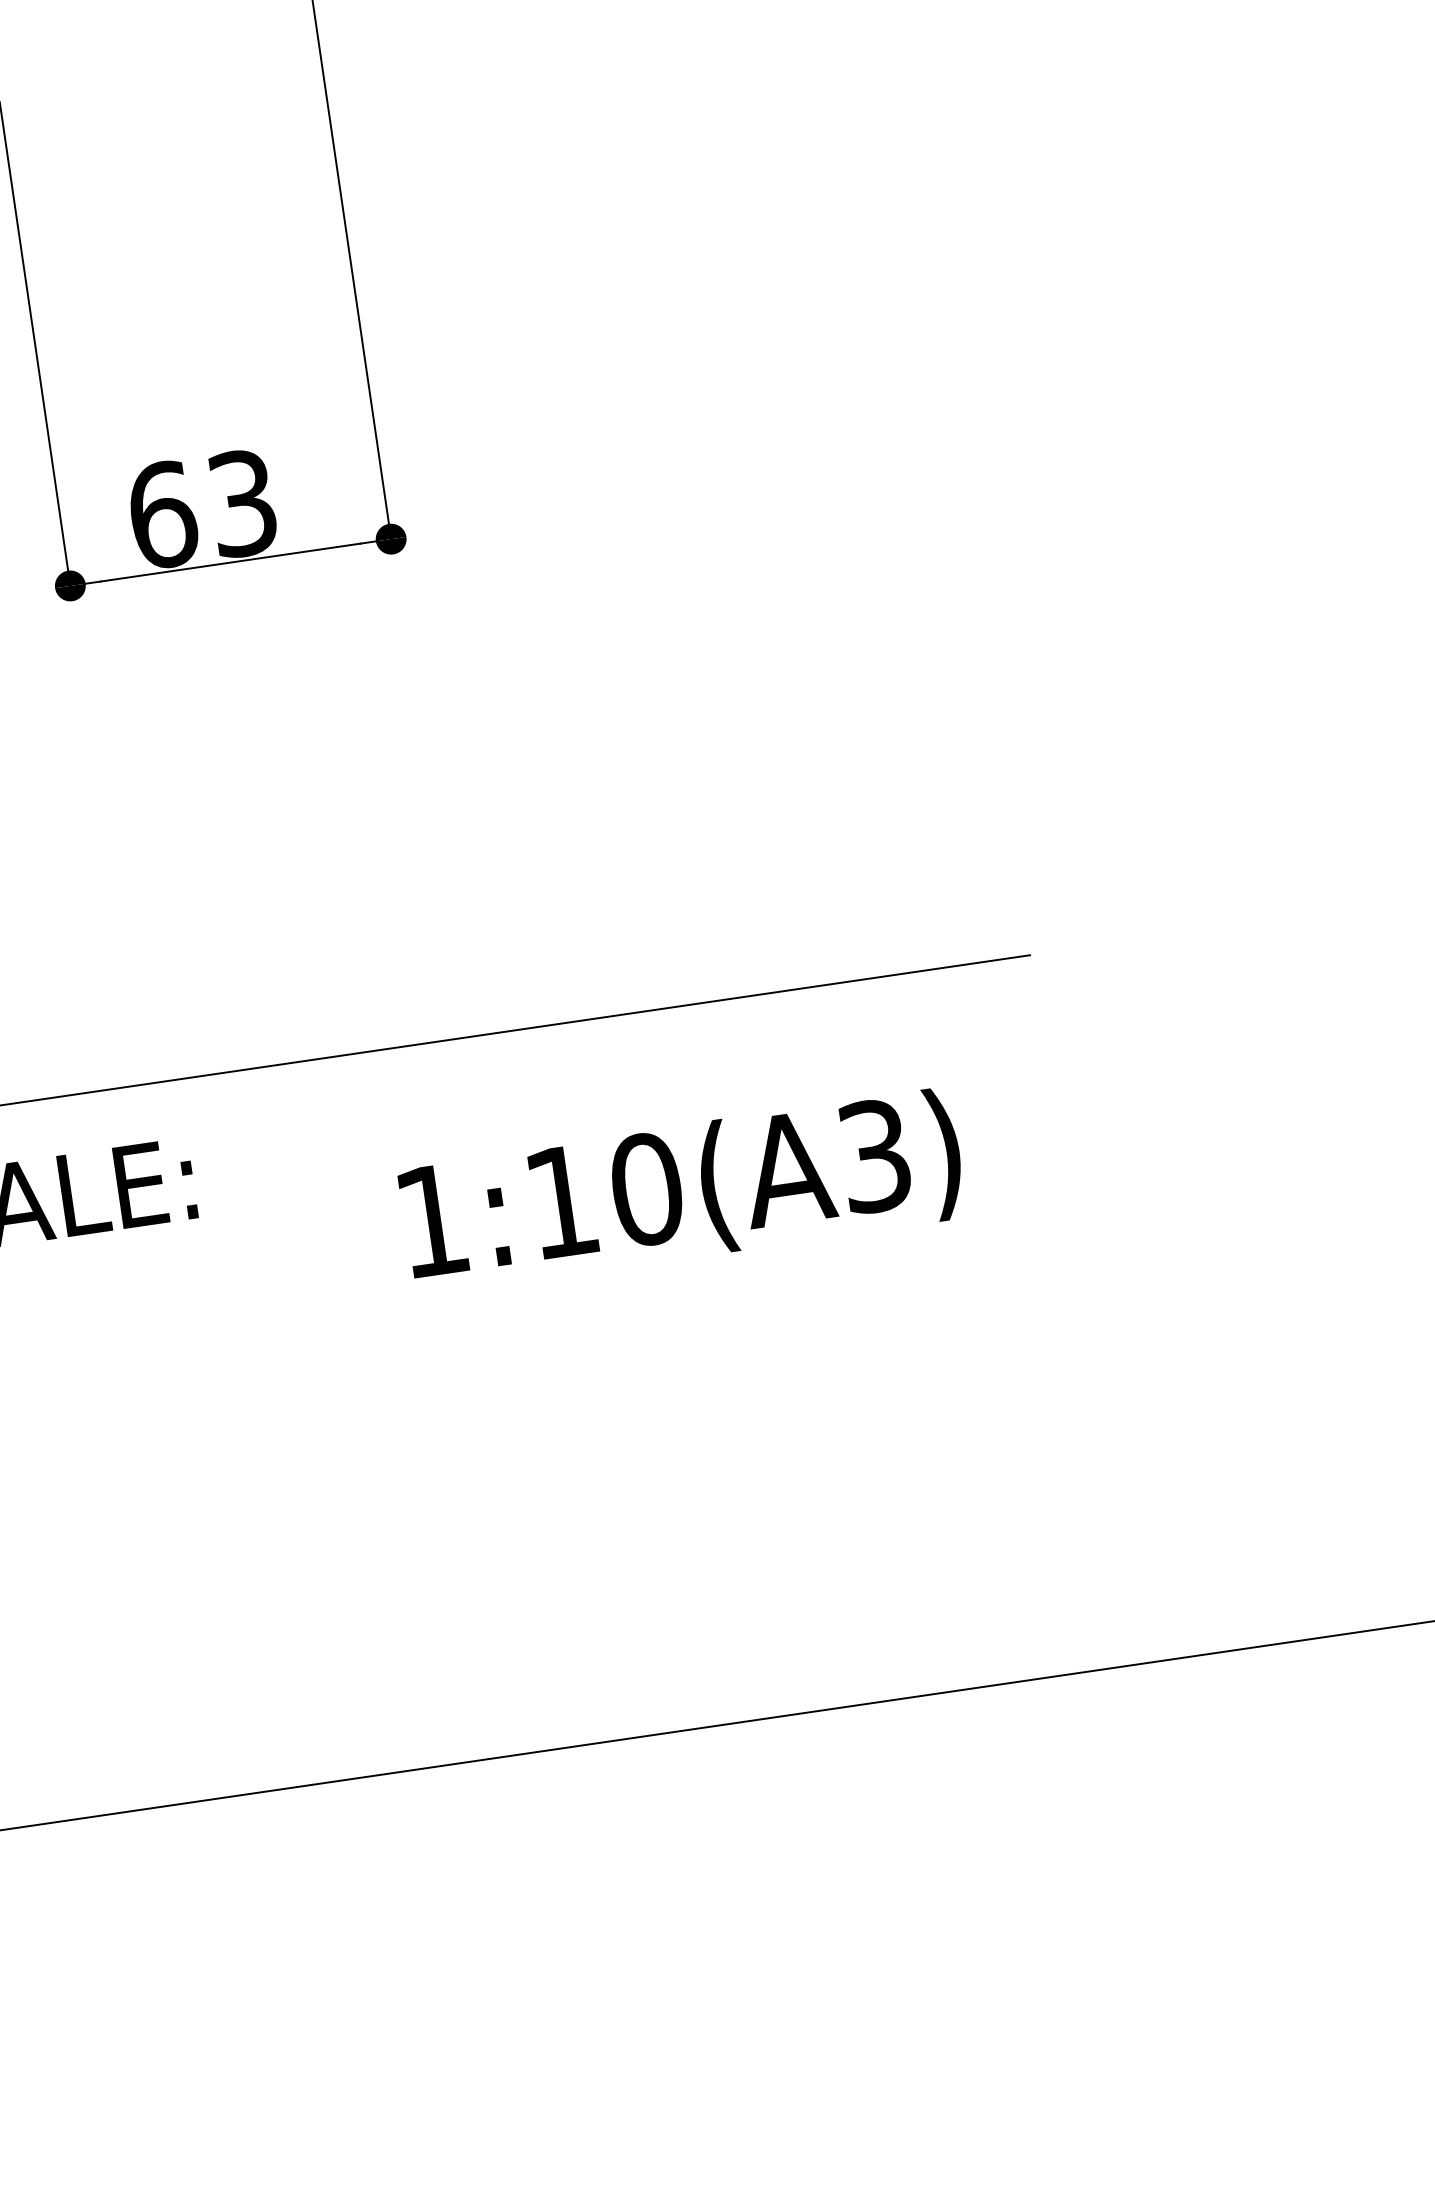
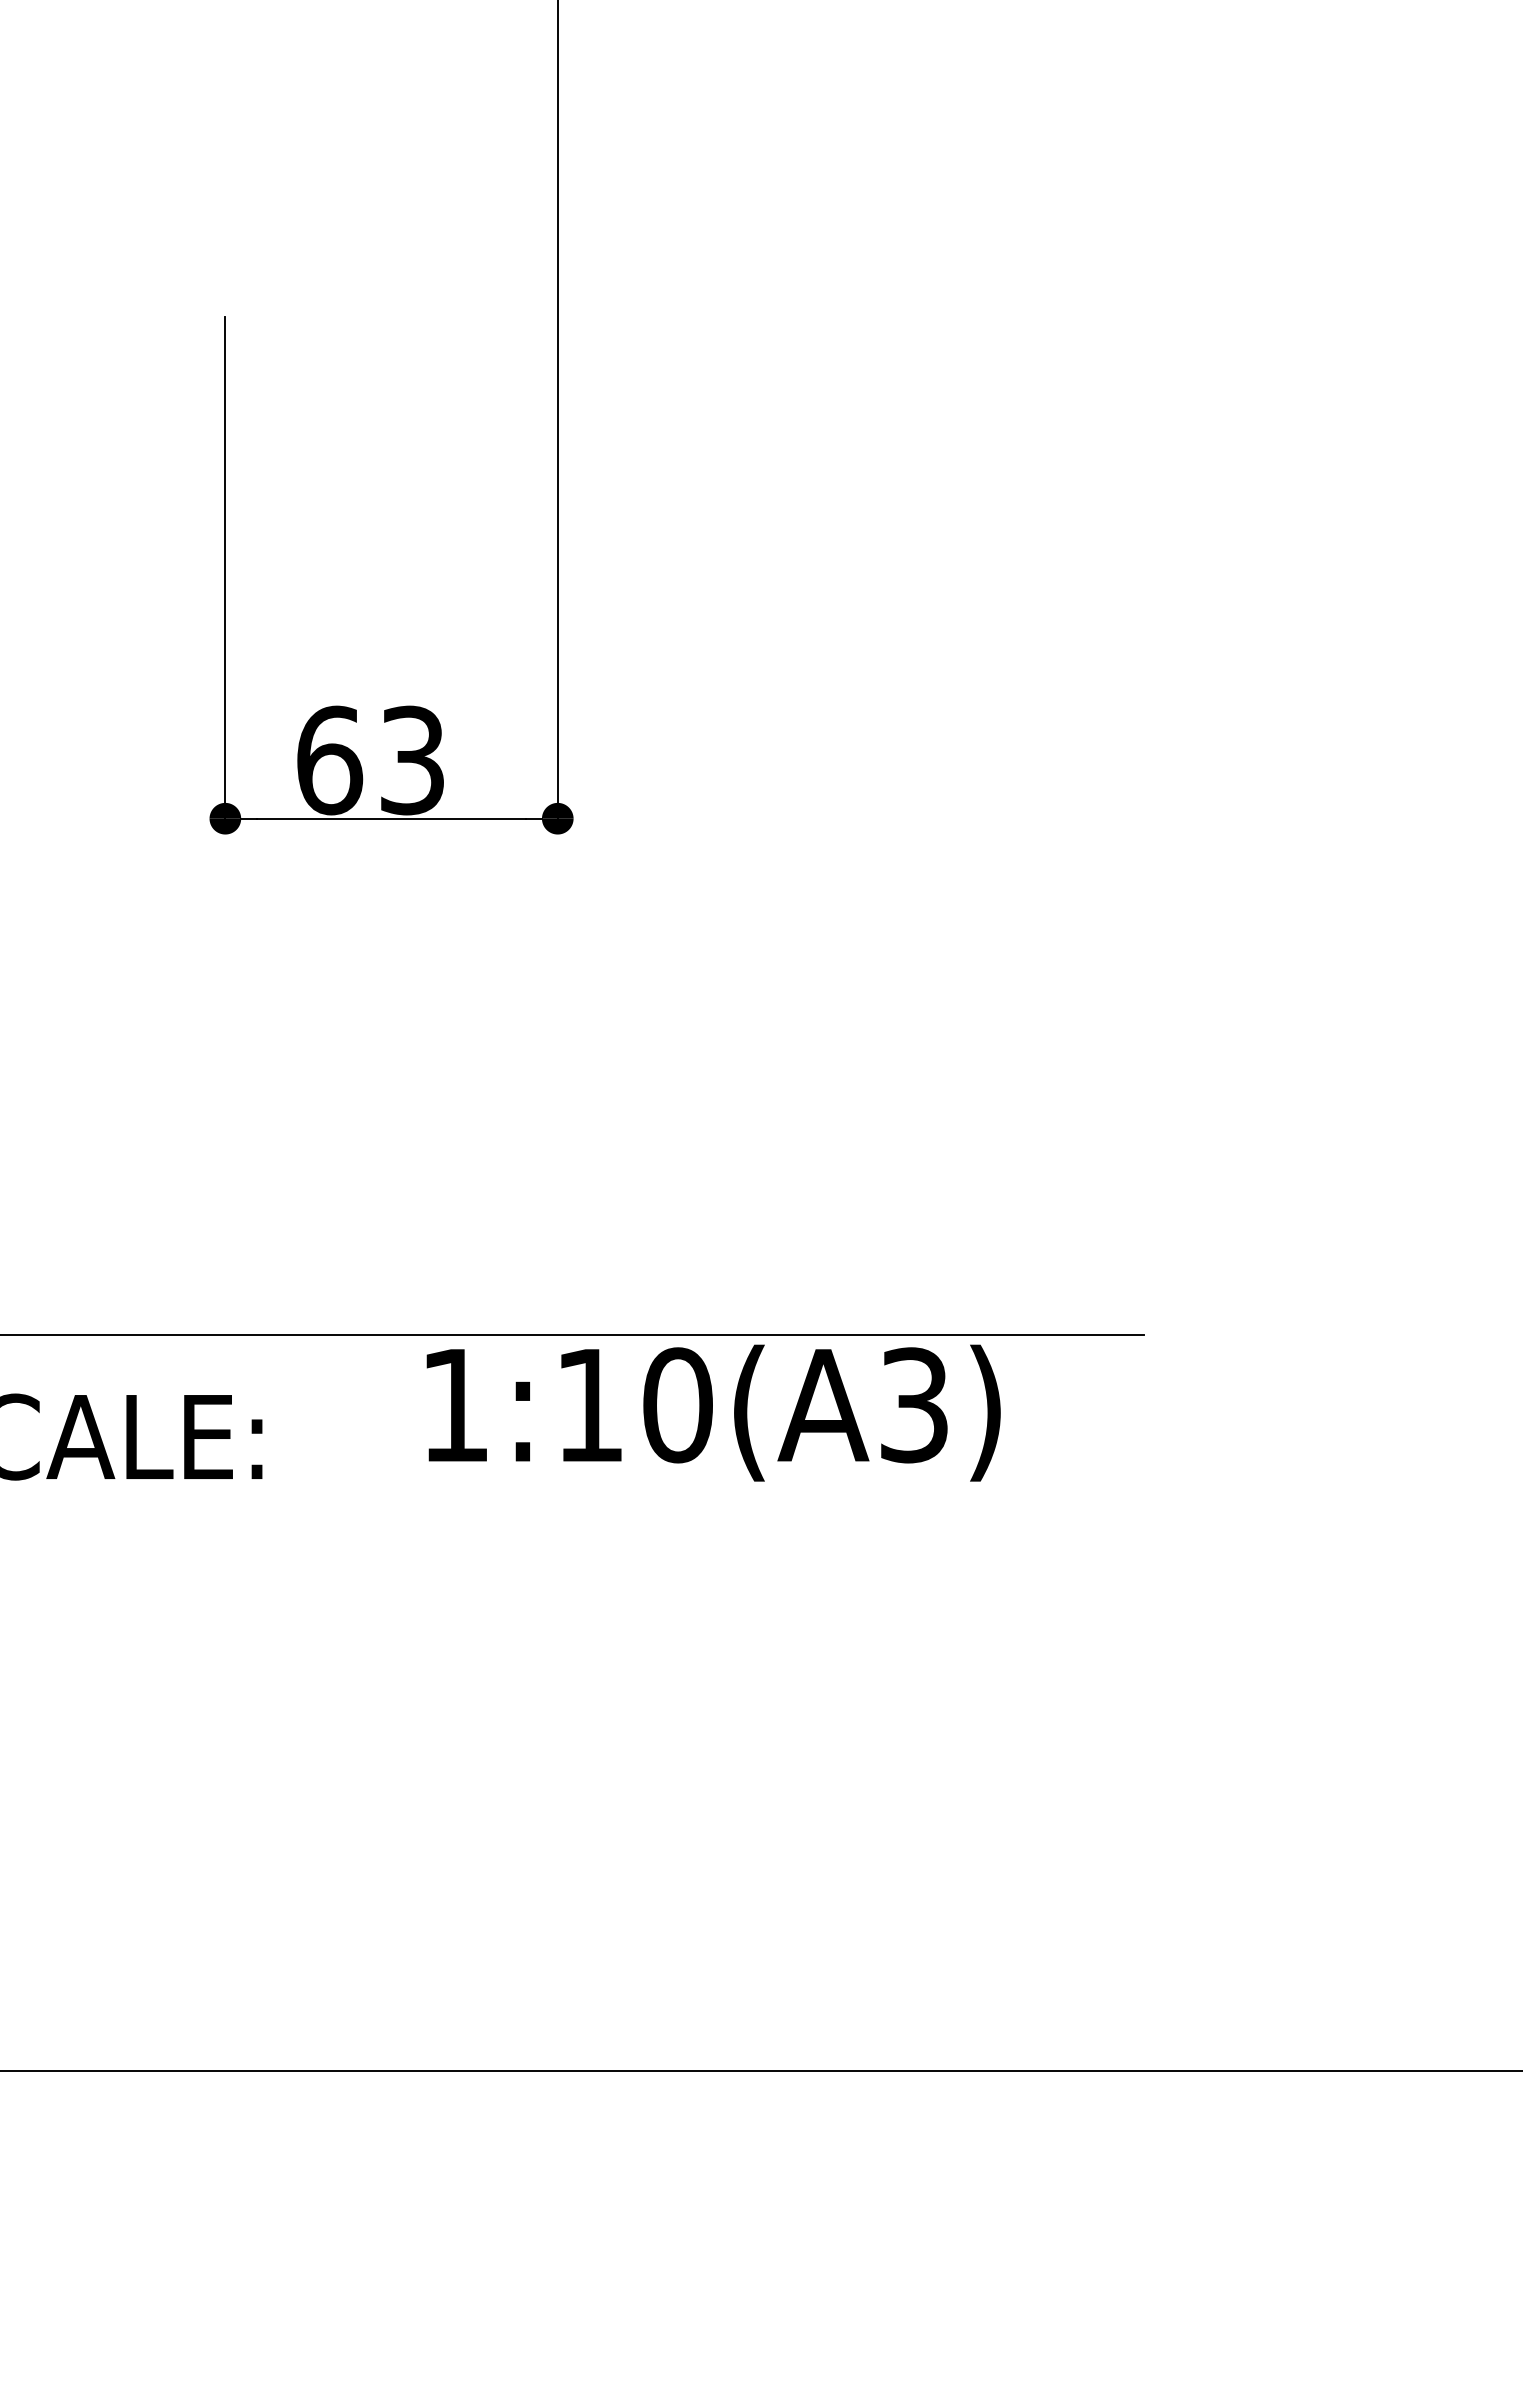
text: (682, 1191) -> (713, 1412), moved

